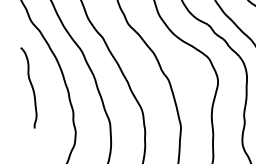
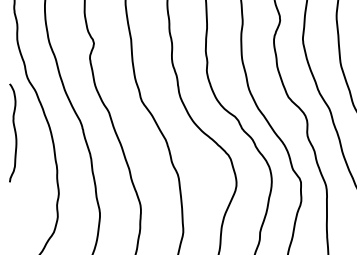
curve: (31, 86) -> (14, 132), moved

